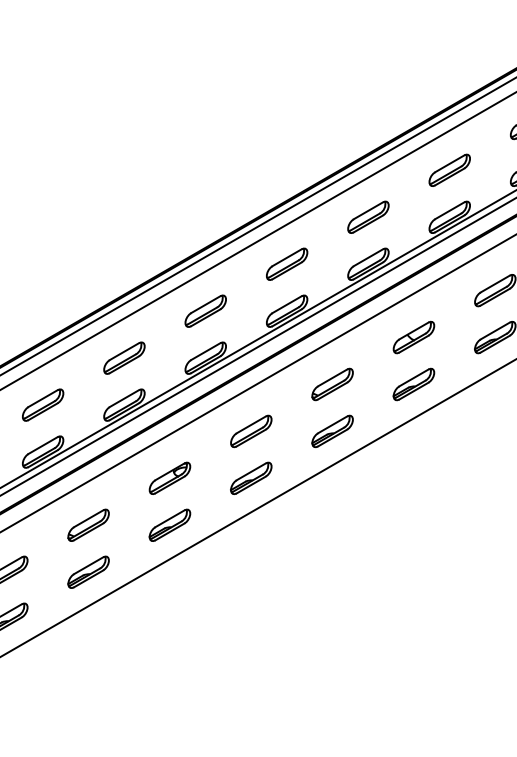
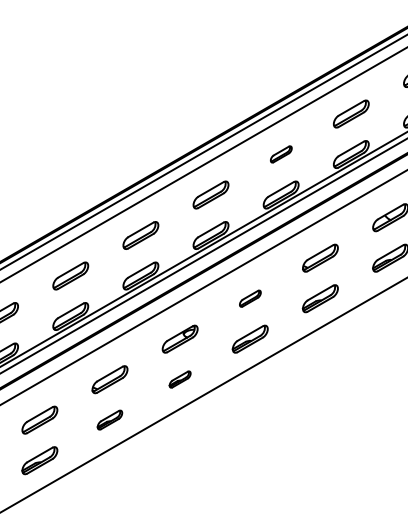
part: (287, 263) -> (281, 153), size x0.6
part: (251, 431) -> (250, 298), size x0.6
part: (169, 524) -> (179, 378), size x0.6
part: (88, 571) -> (109, 419), size x0.7

